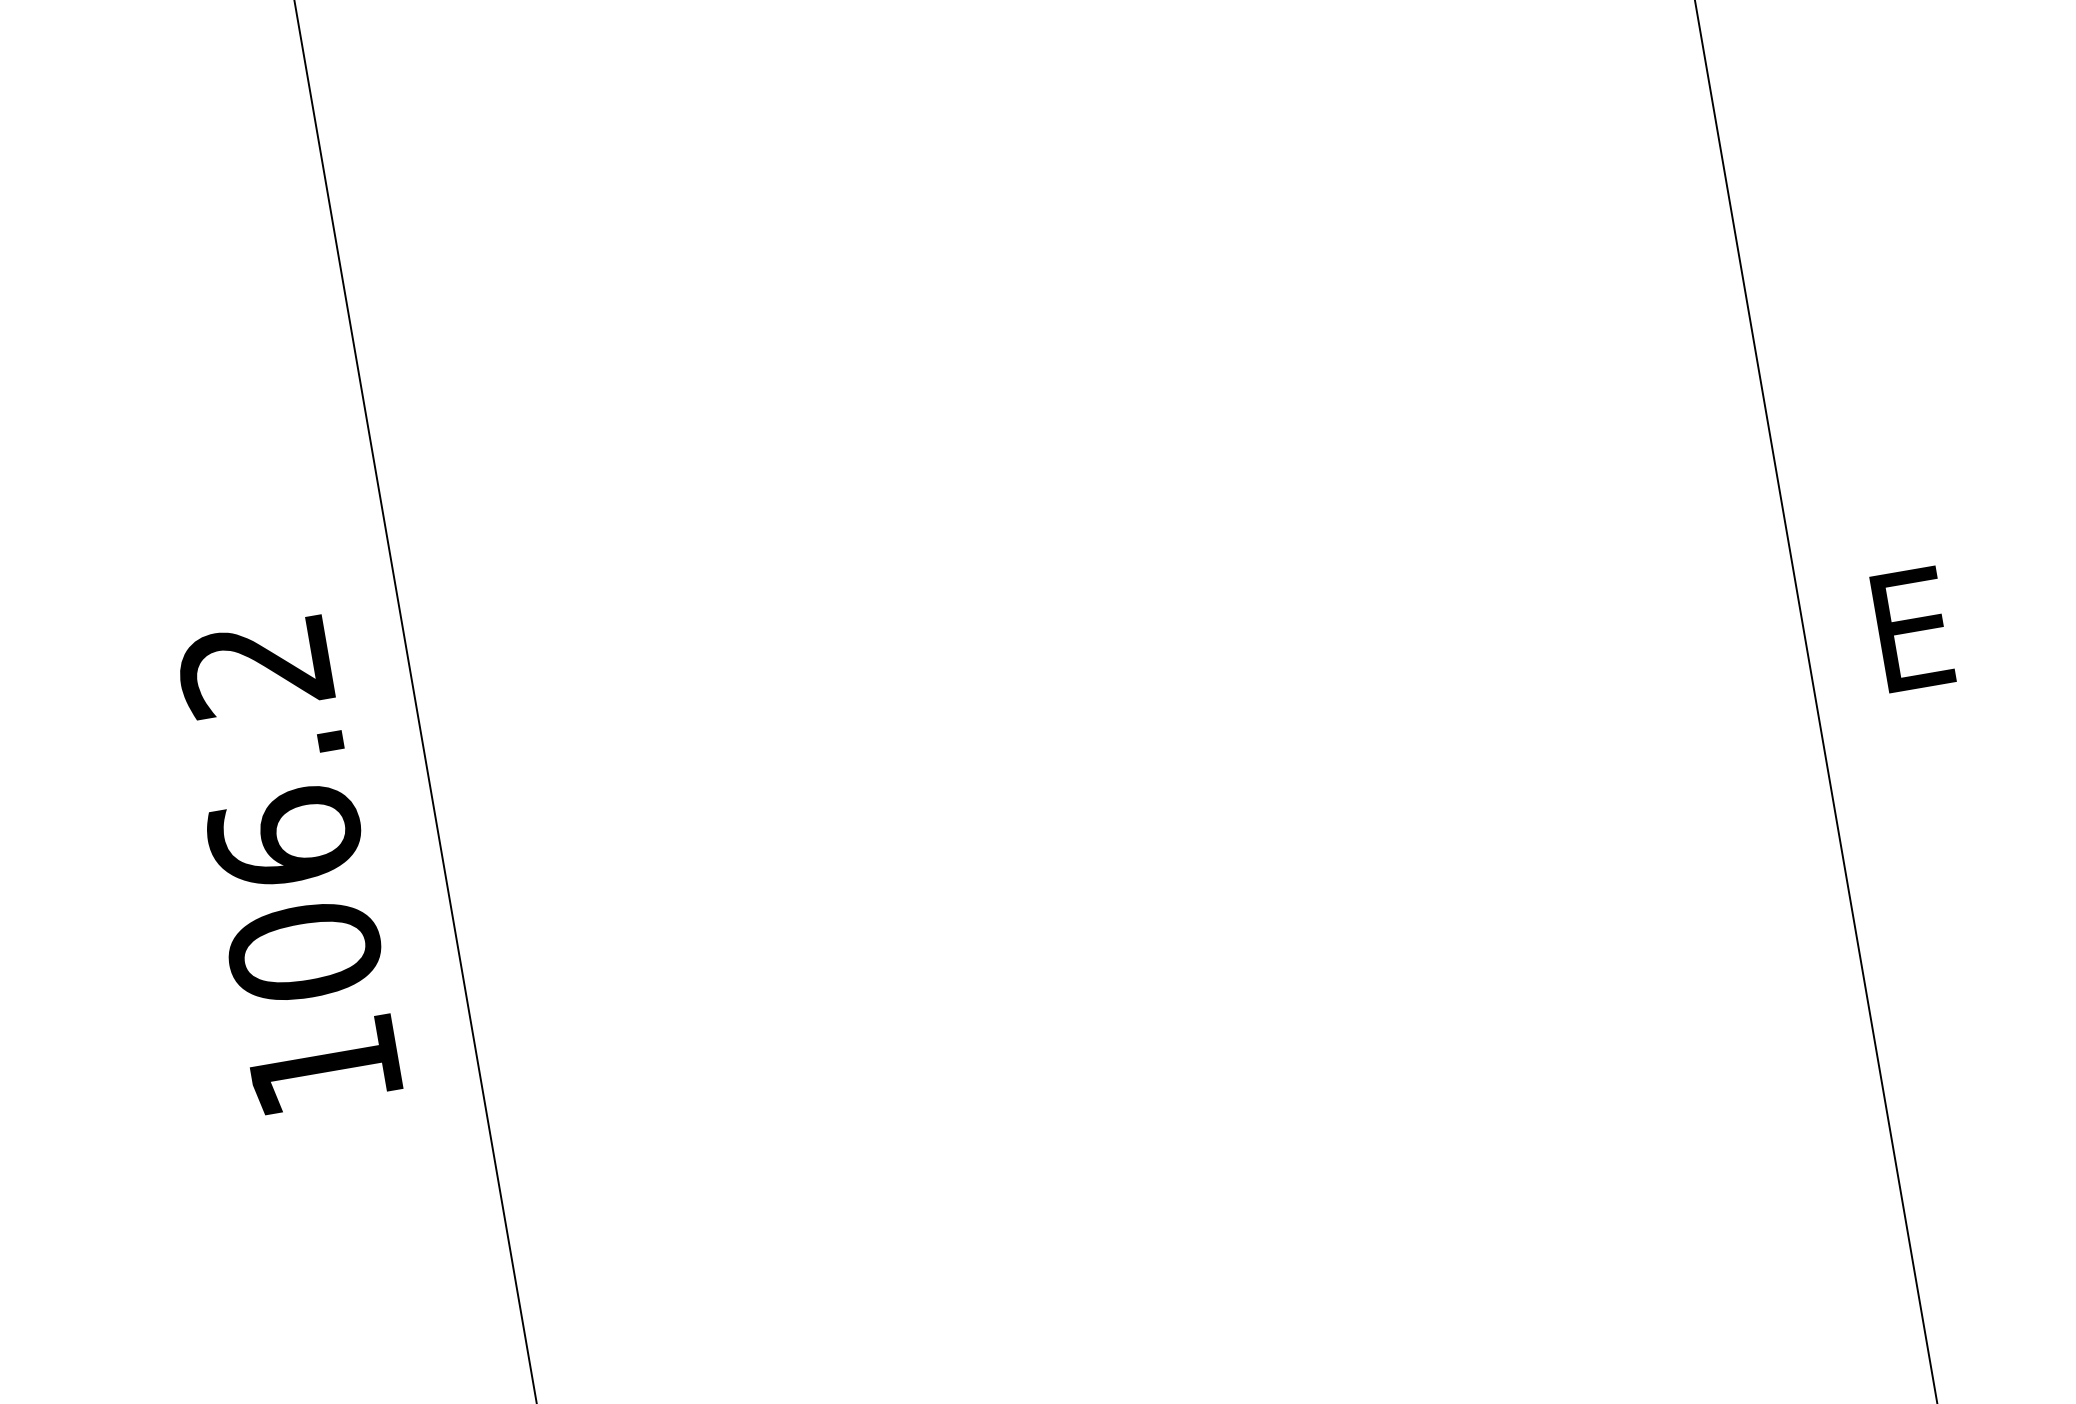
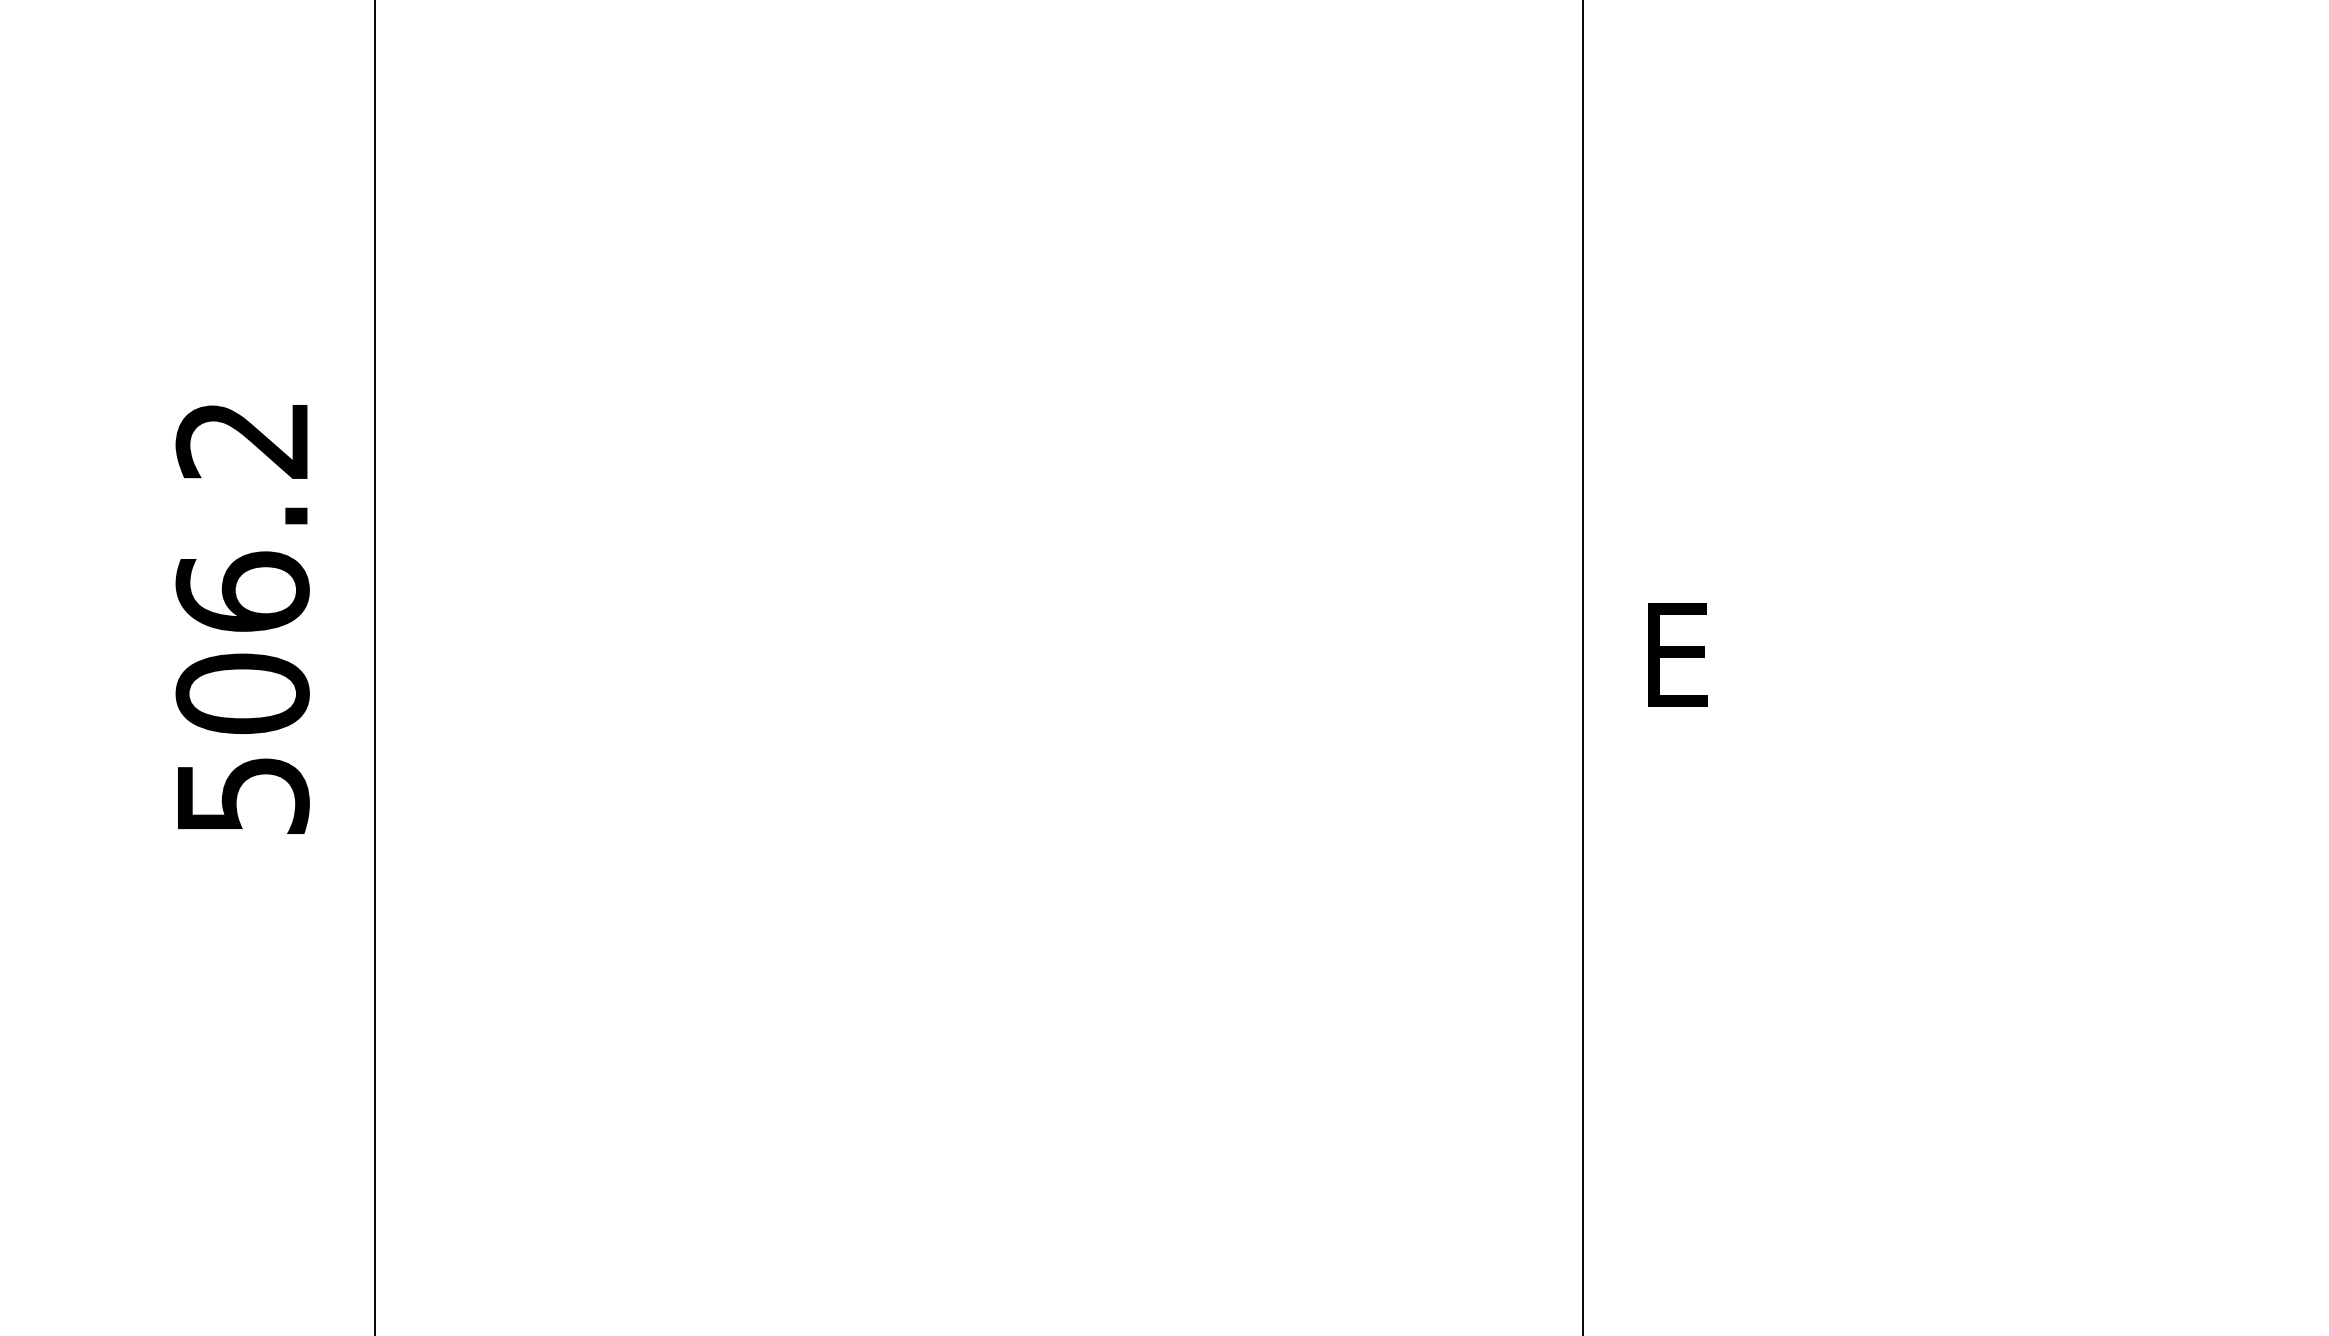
text: (325, 1066) -> (243, 795), 106.2 -> 506.2

